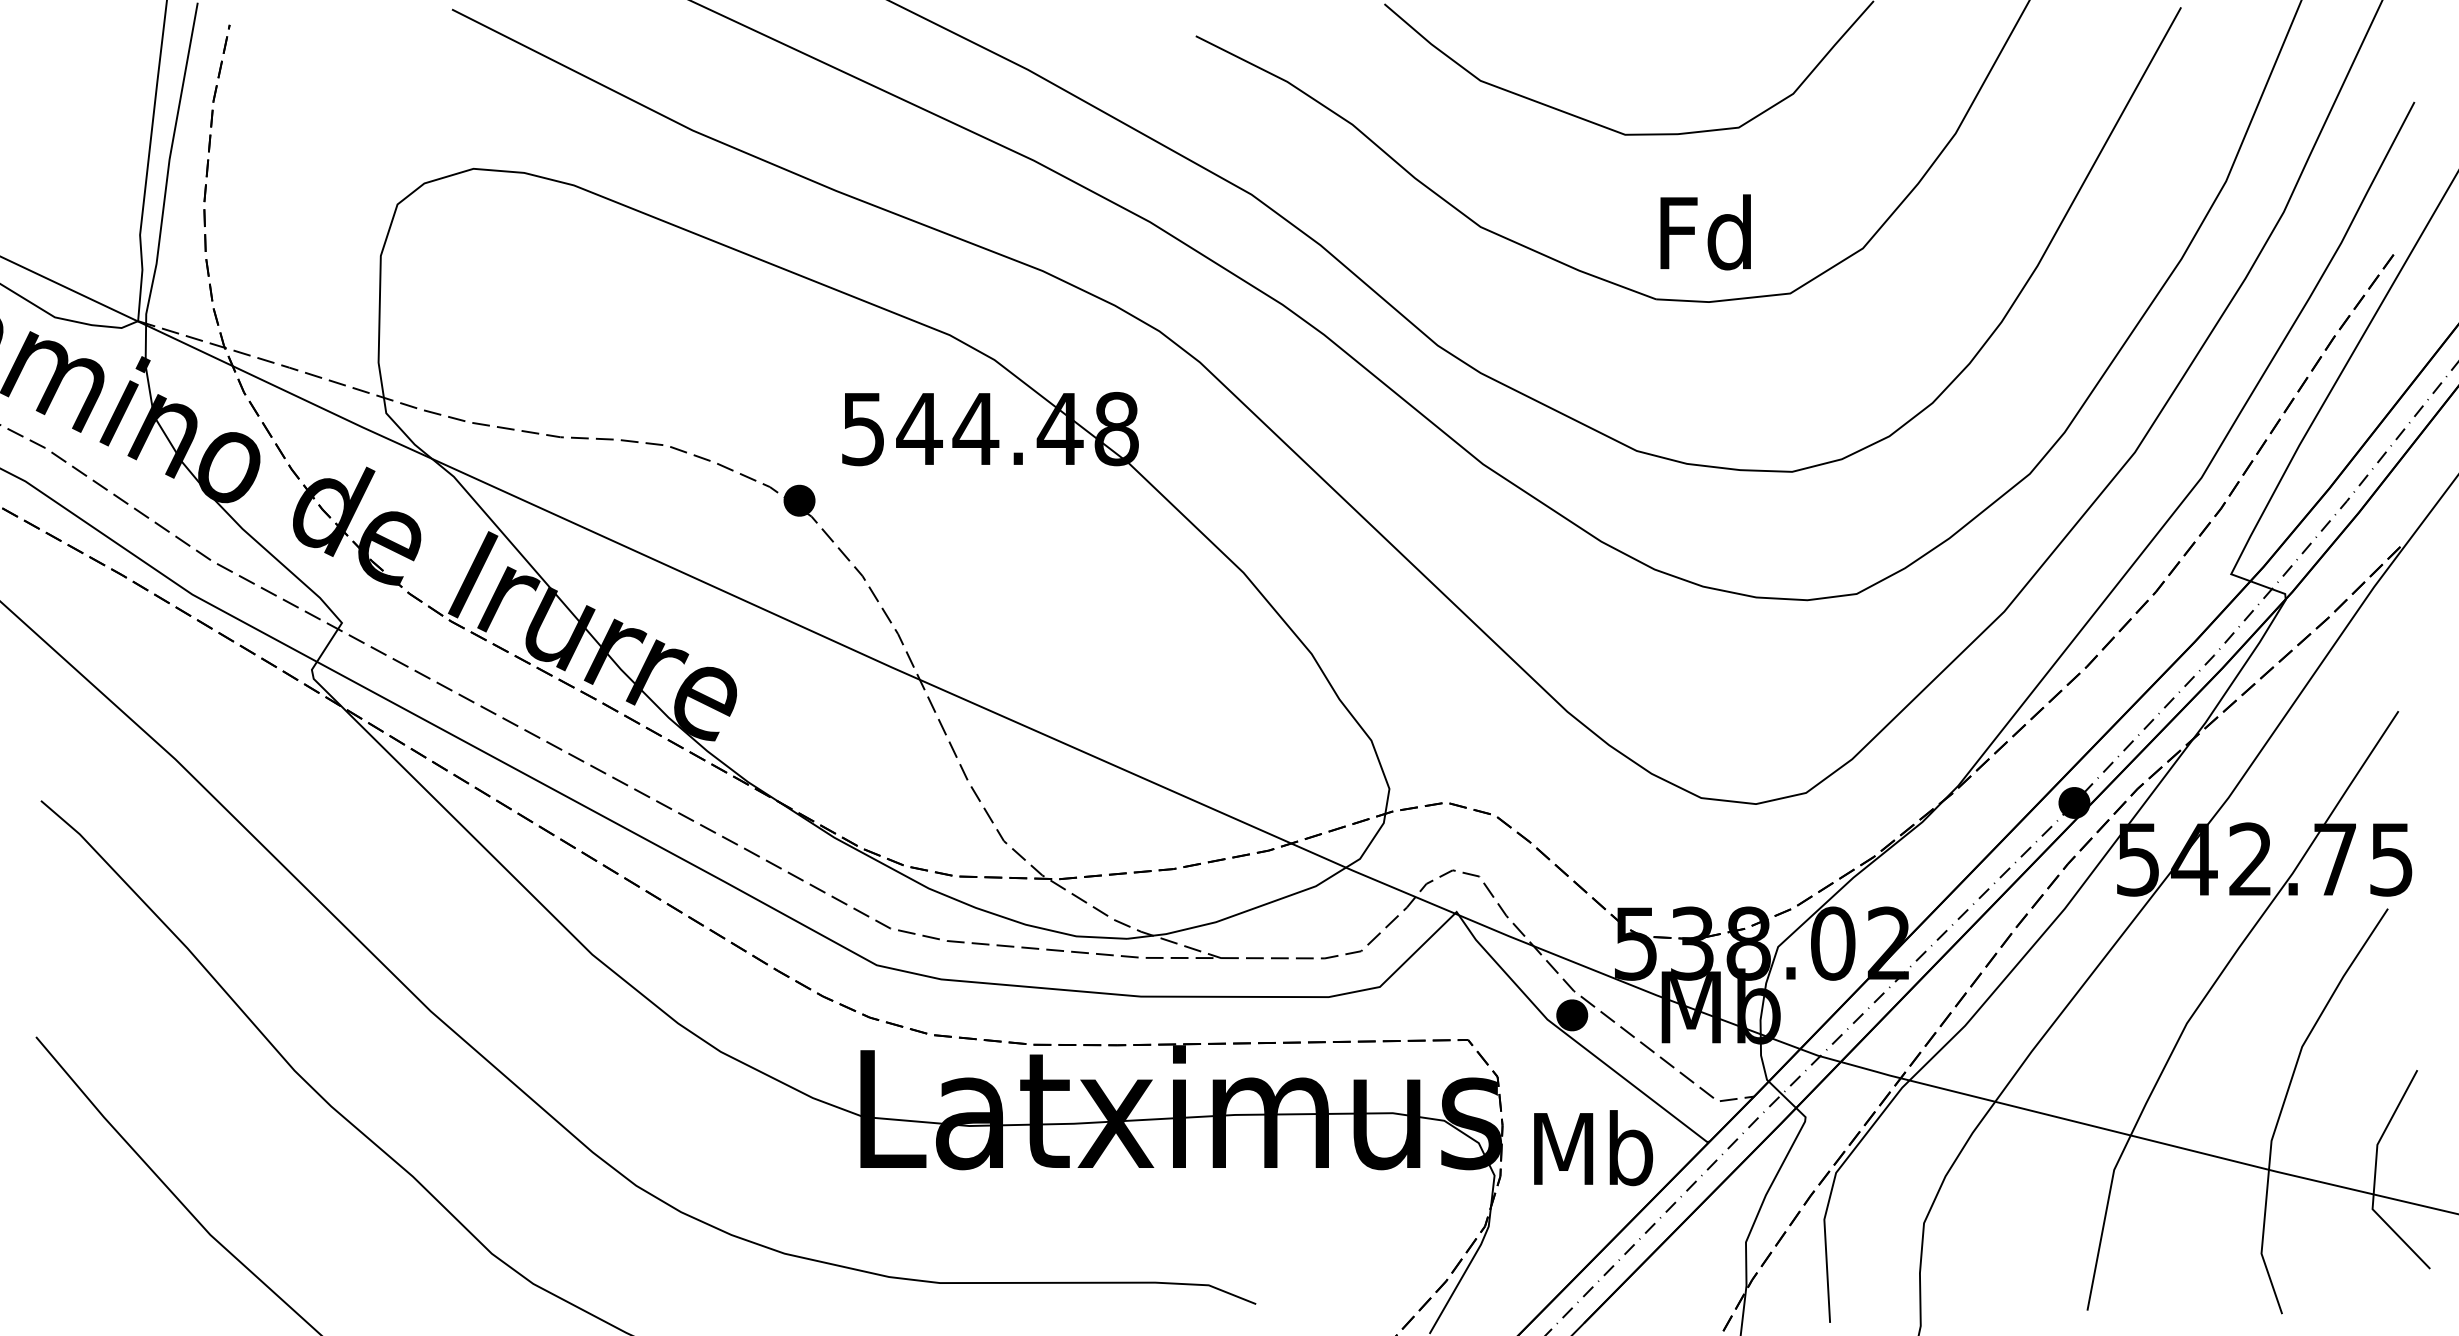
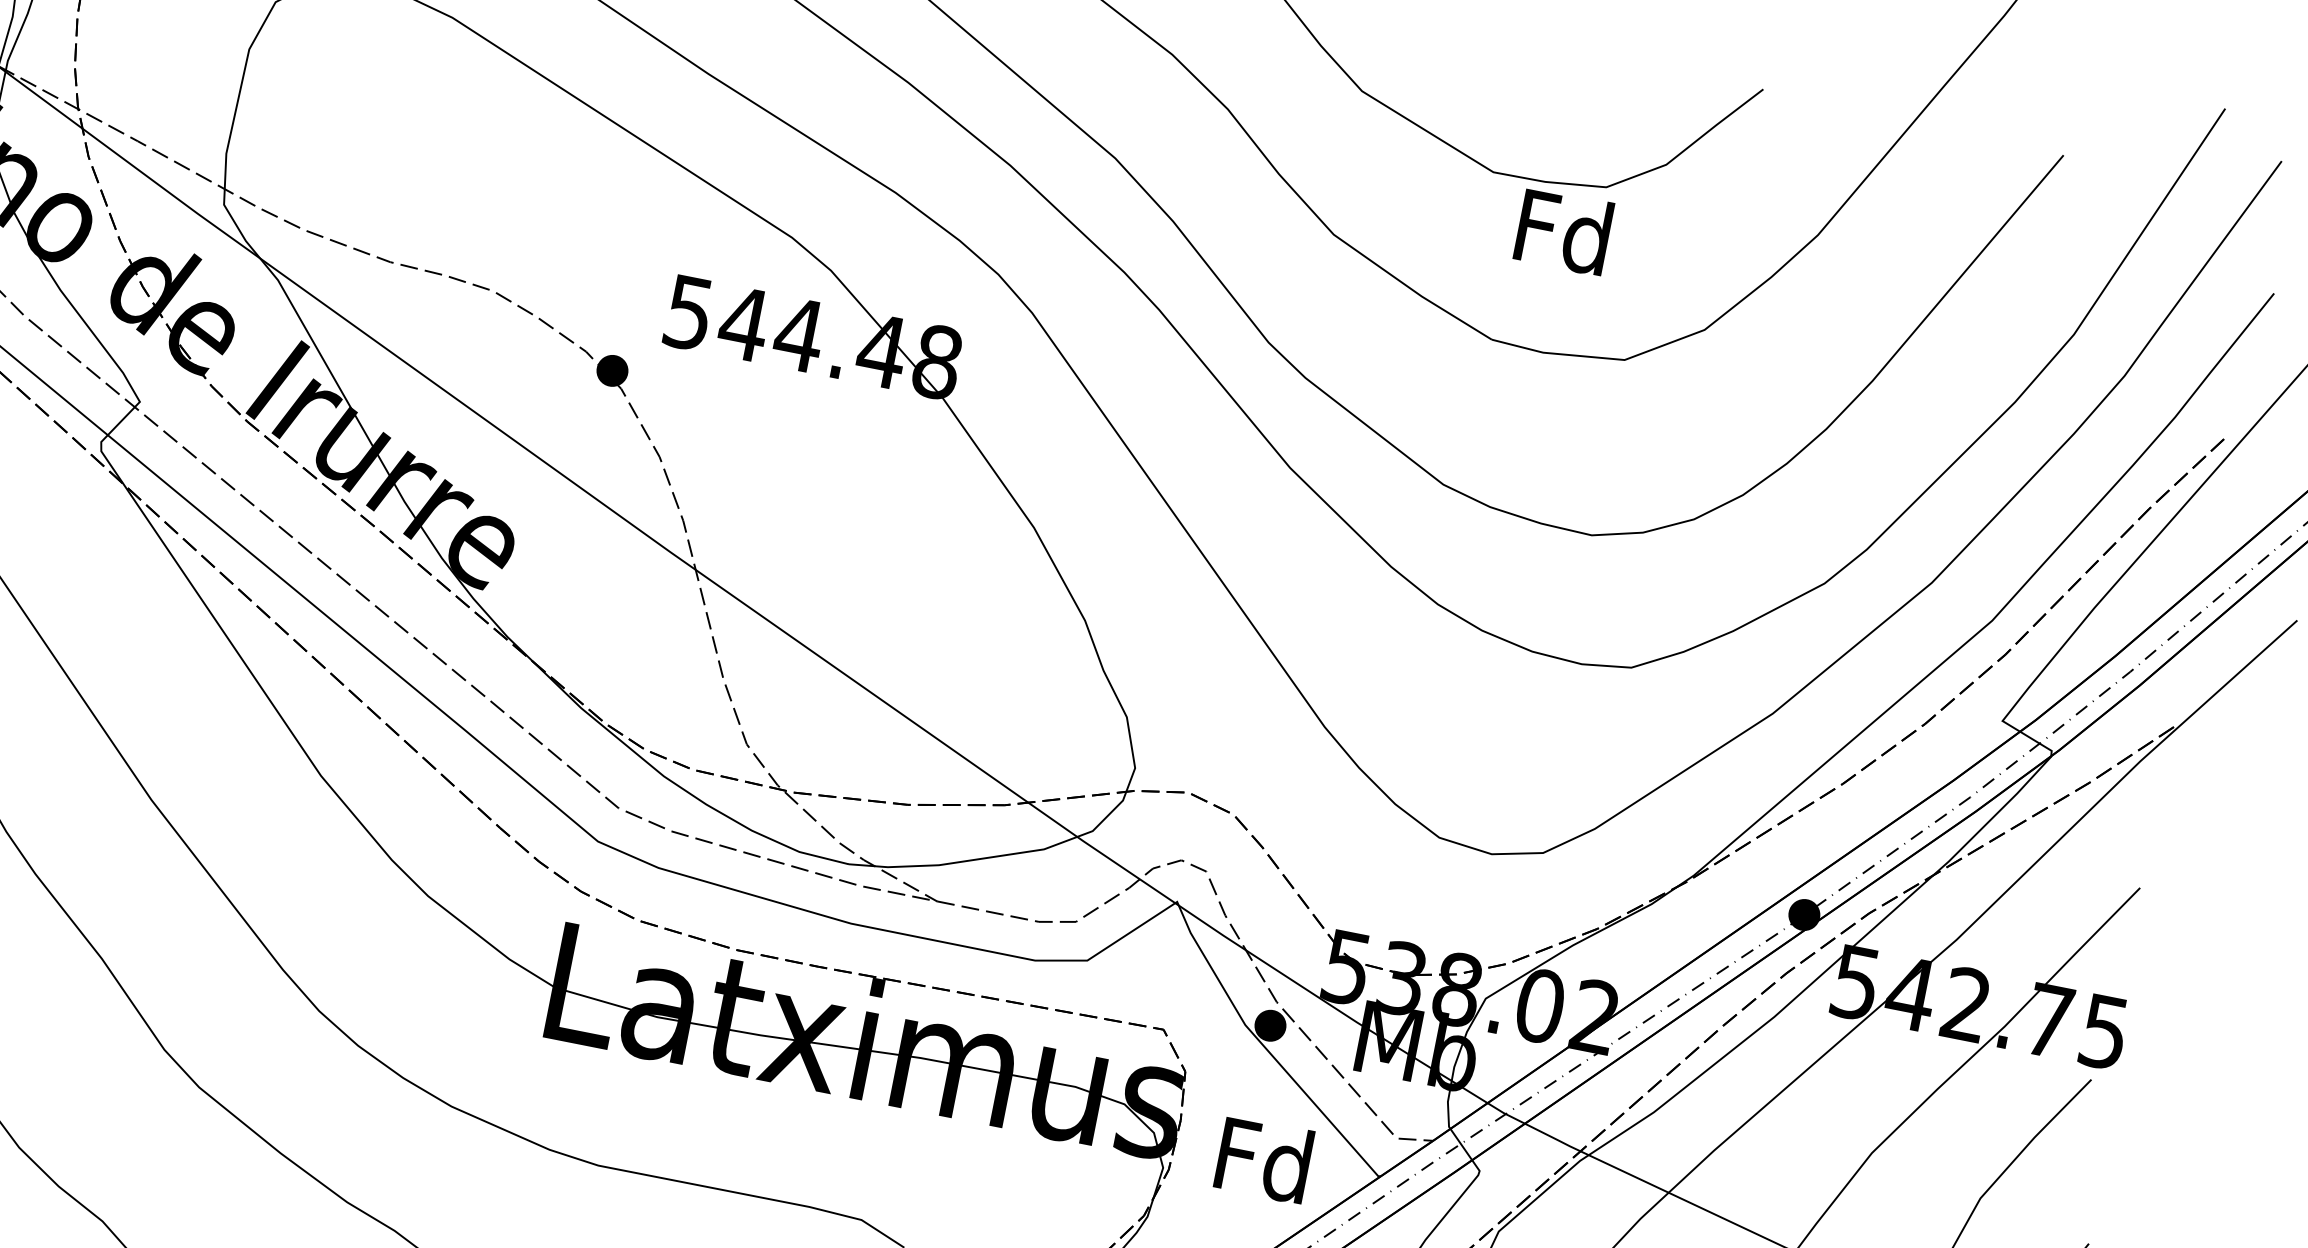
text: (1705, 232) -> (1563, 231), moved
text: (1593, 1148) -> (1265, 1160), Mb -> Fd

